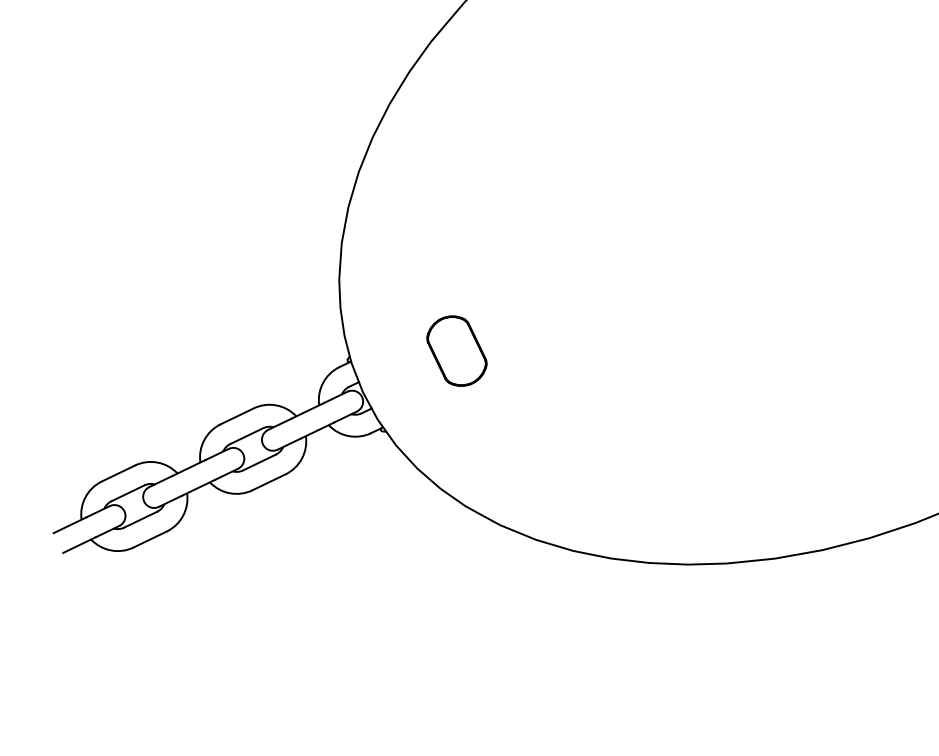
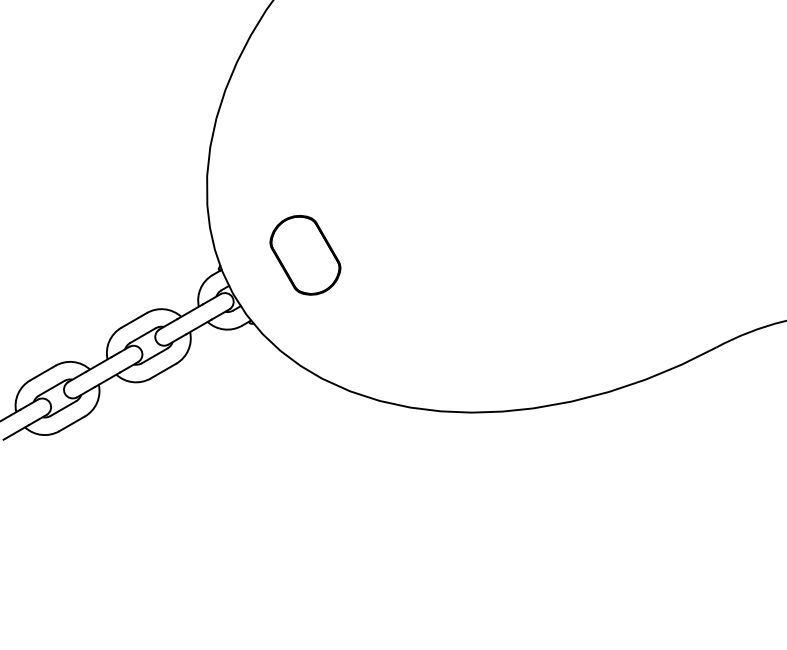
part: (457, 350) -> (305, 254), size x1.43

